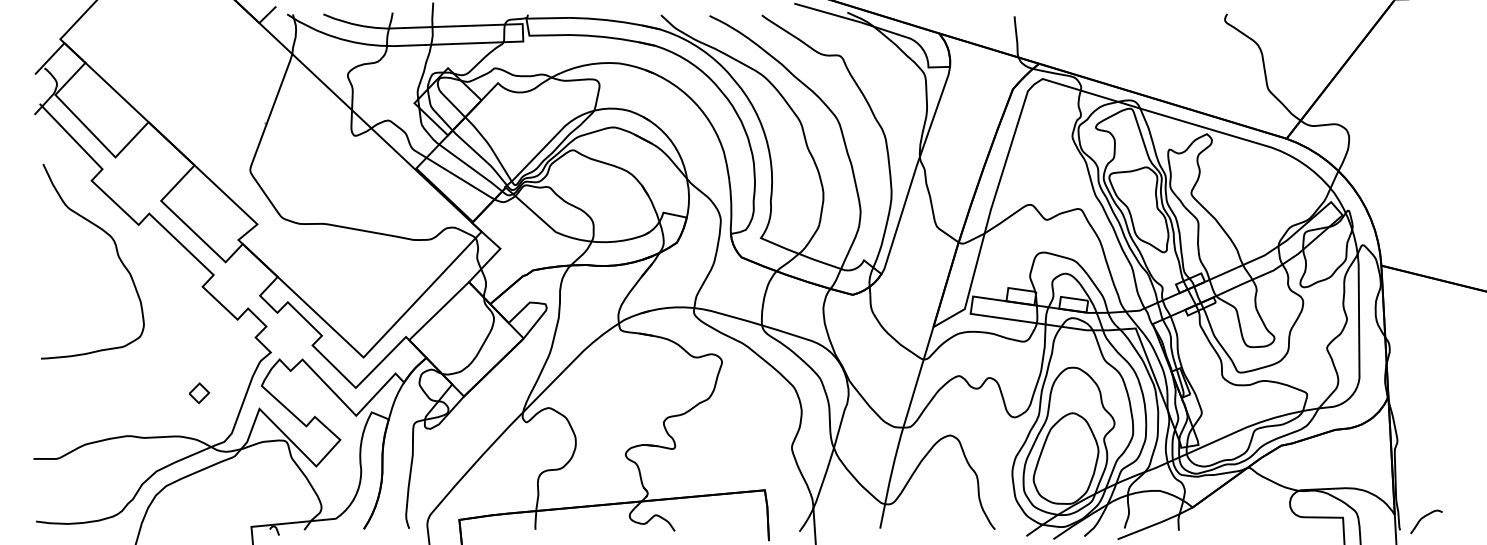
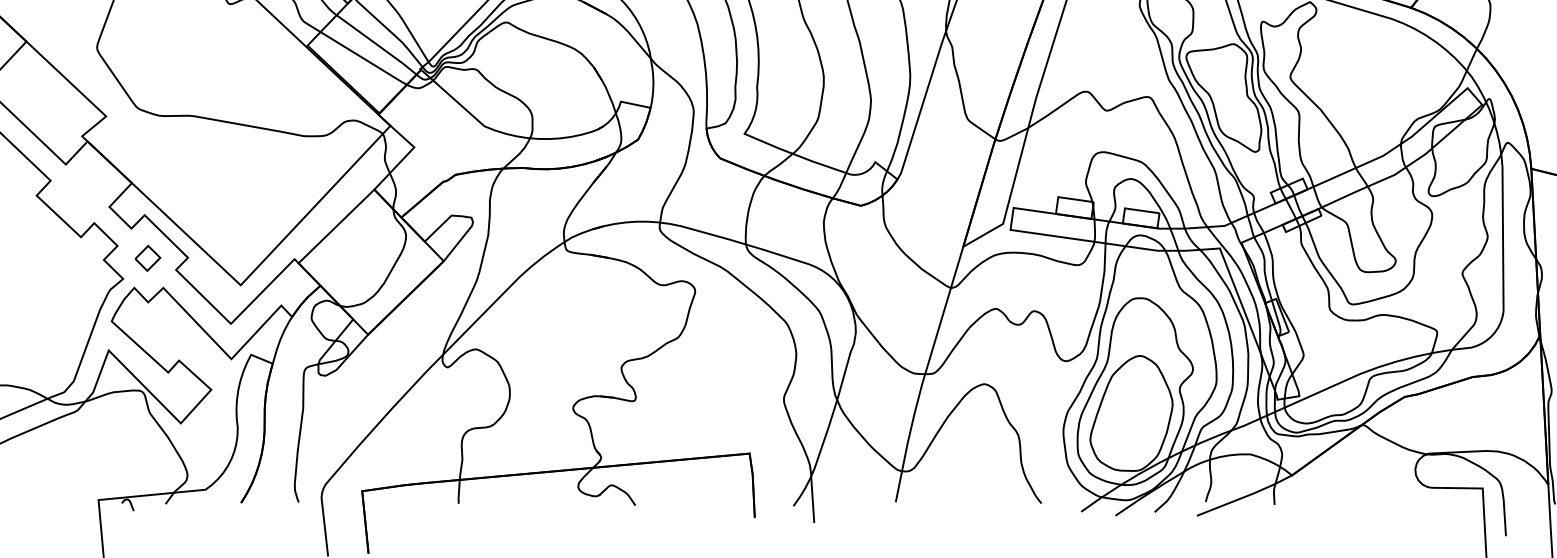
part: (199, 393) -> (148, 258), moved

